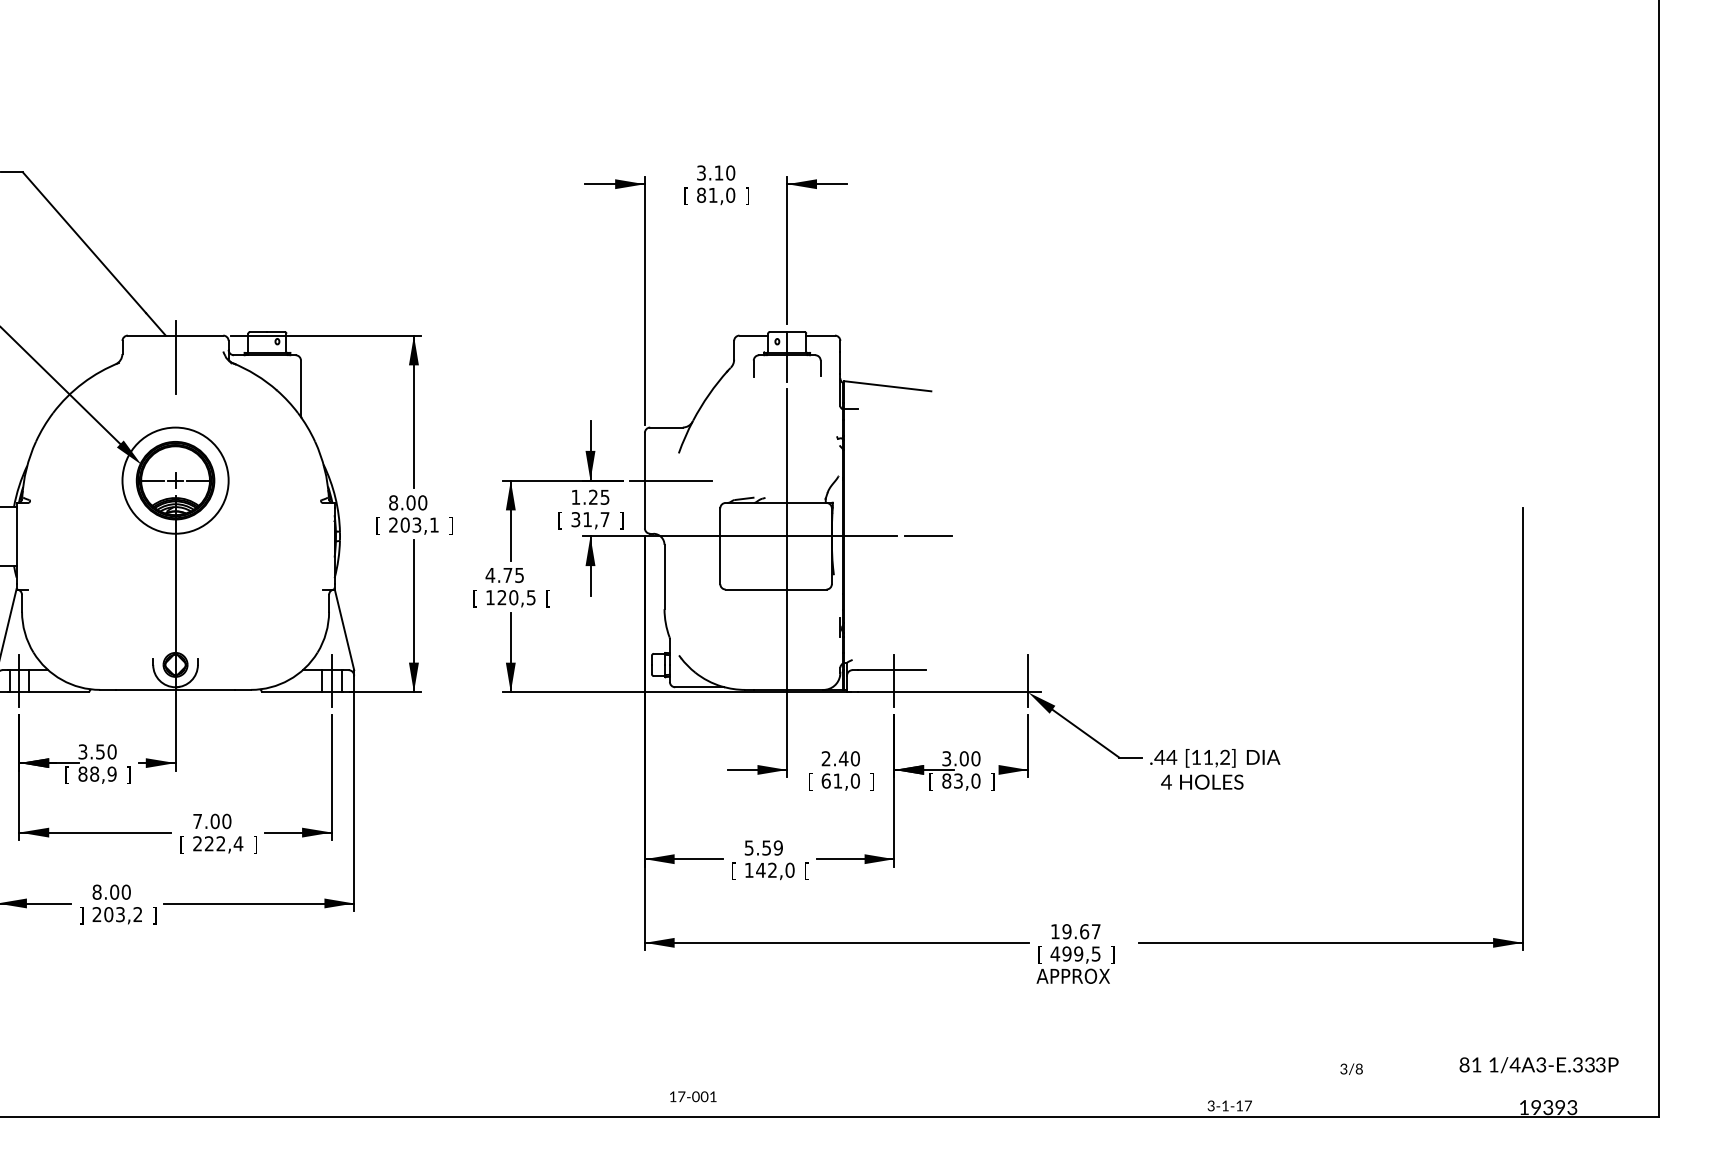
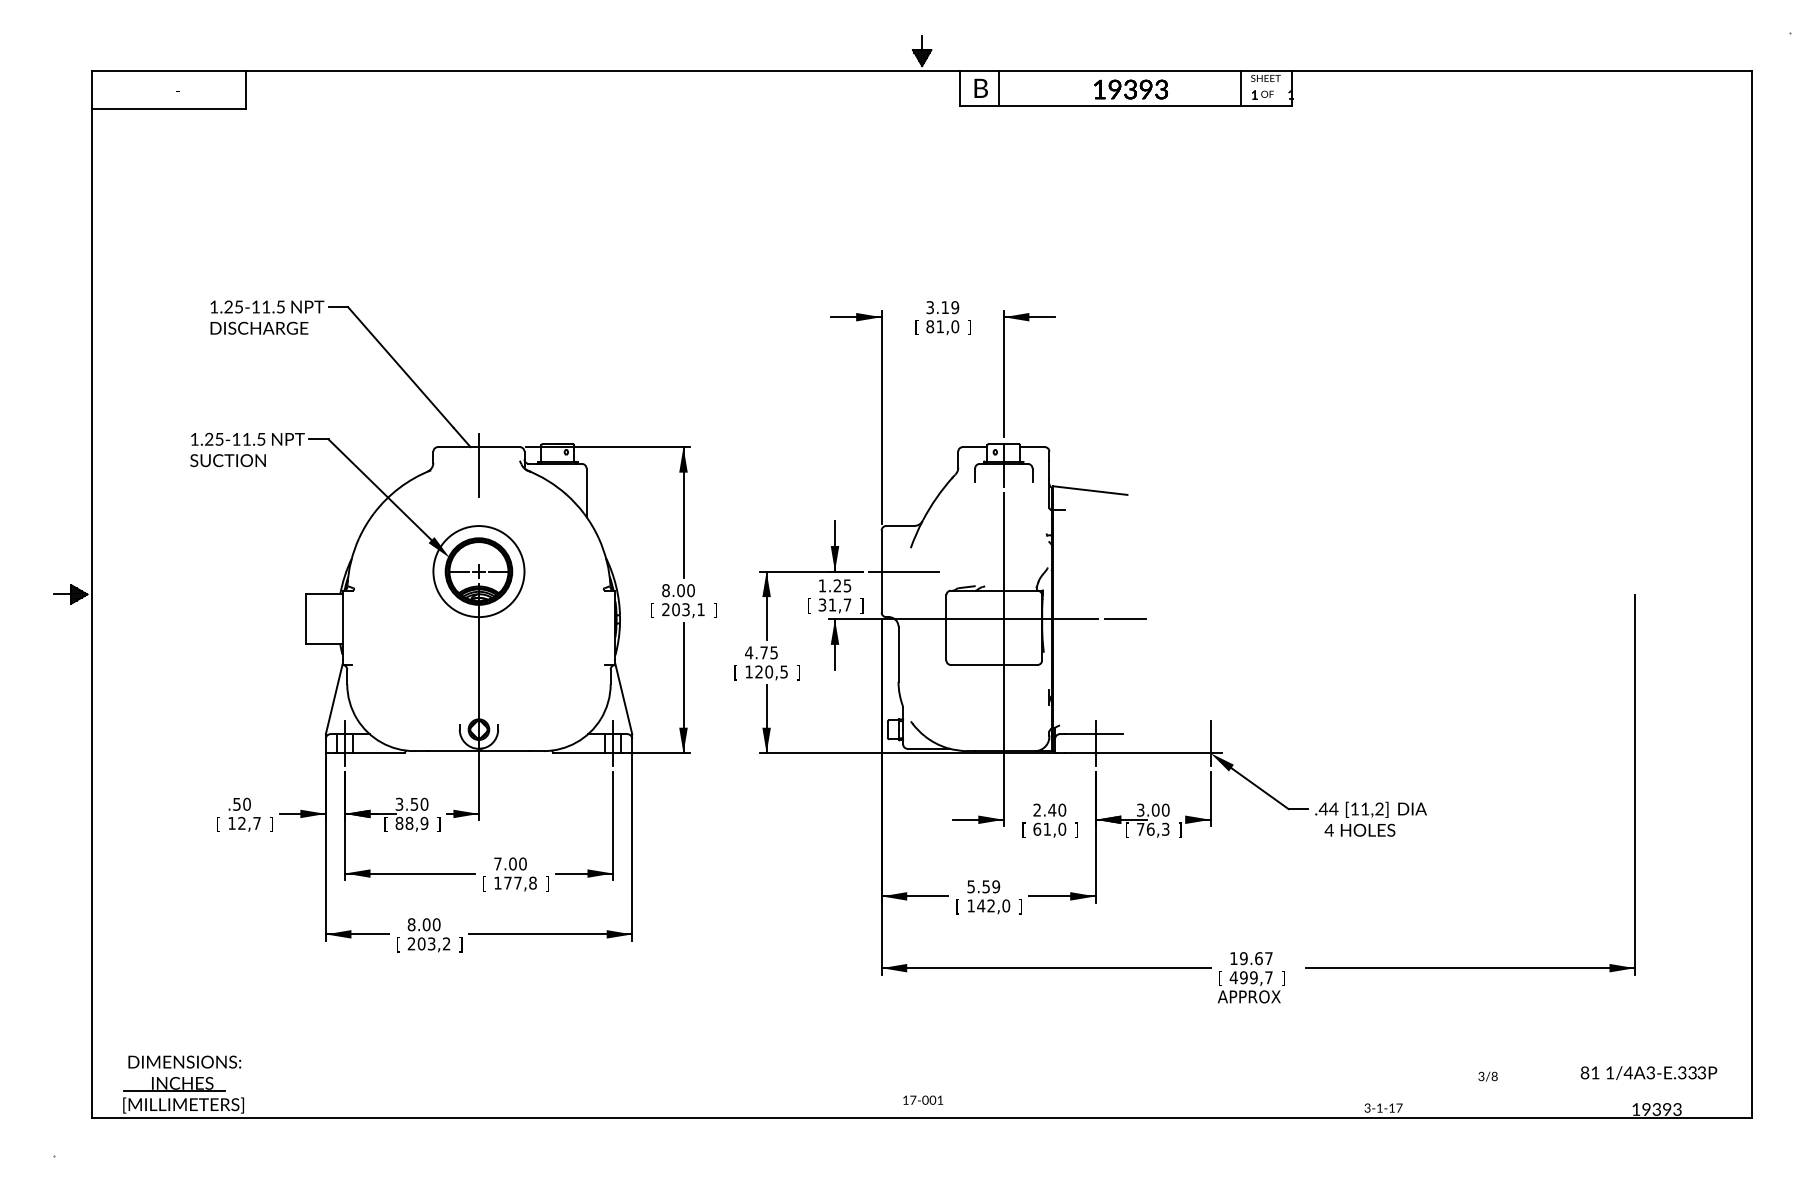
text: (730, 172) -> (955, 307), 3.10 -> 3.19
text: (547, 598) -> (798, 672), [ -> ]
text: (960, 780) -> (1152, 828), 83,0 -> 76,3
text: (218, 843) -> (515, 882), 222,4 -> 177,8
text: (806, 870) -> (1020, 906), [ -> ]
text: (81, 915) -> (398, 944), ] -> [
text: (1095, 953) -> (1268, 977), 499,5 -> 499,7

